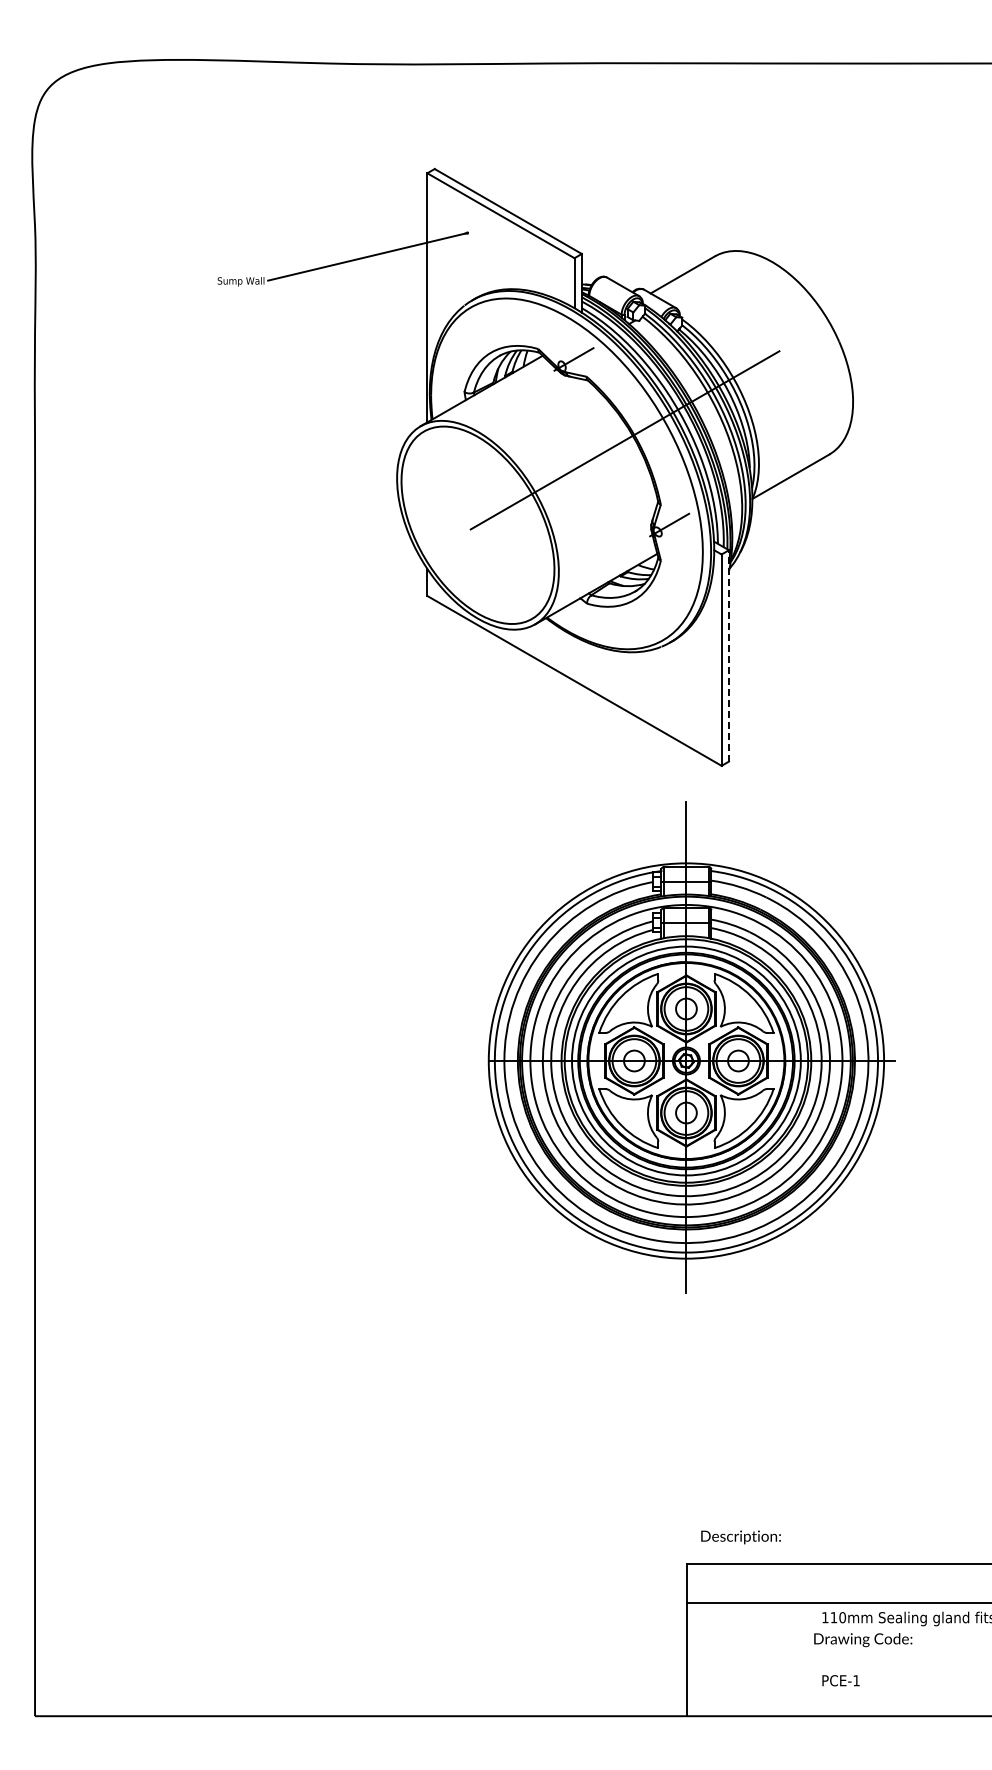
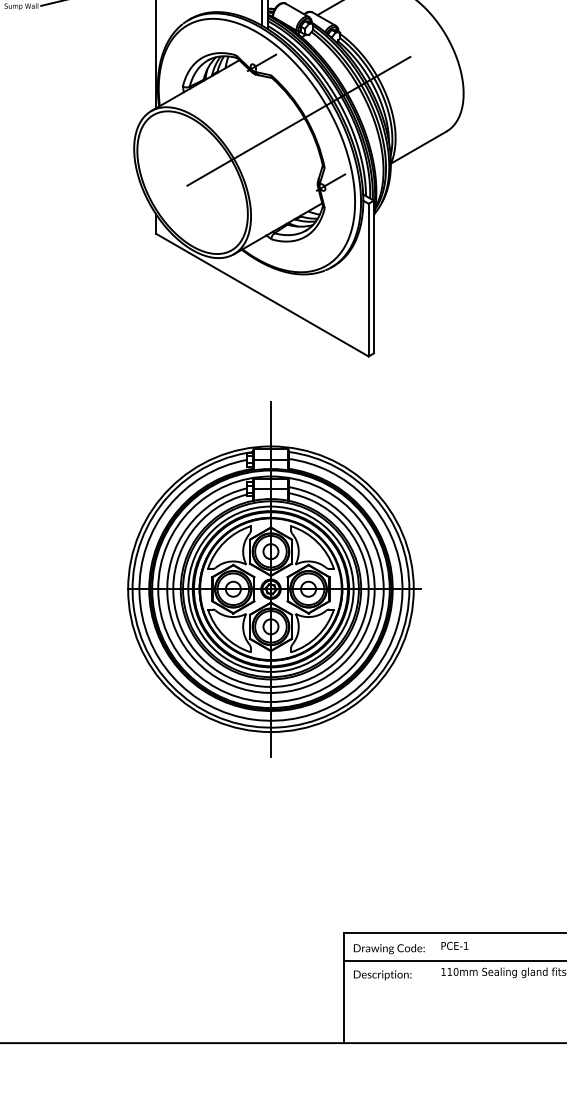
line: (728, 655) -> (373, 276), dashed -> solid
part: (691, 1047) -> (274, 579), moved
text: (740, 1537) -> (382, 975), moved
text: (863, 1640) -> (389, 949), moved
text: (840, 1680) -> (454, 945), moved

